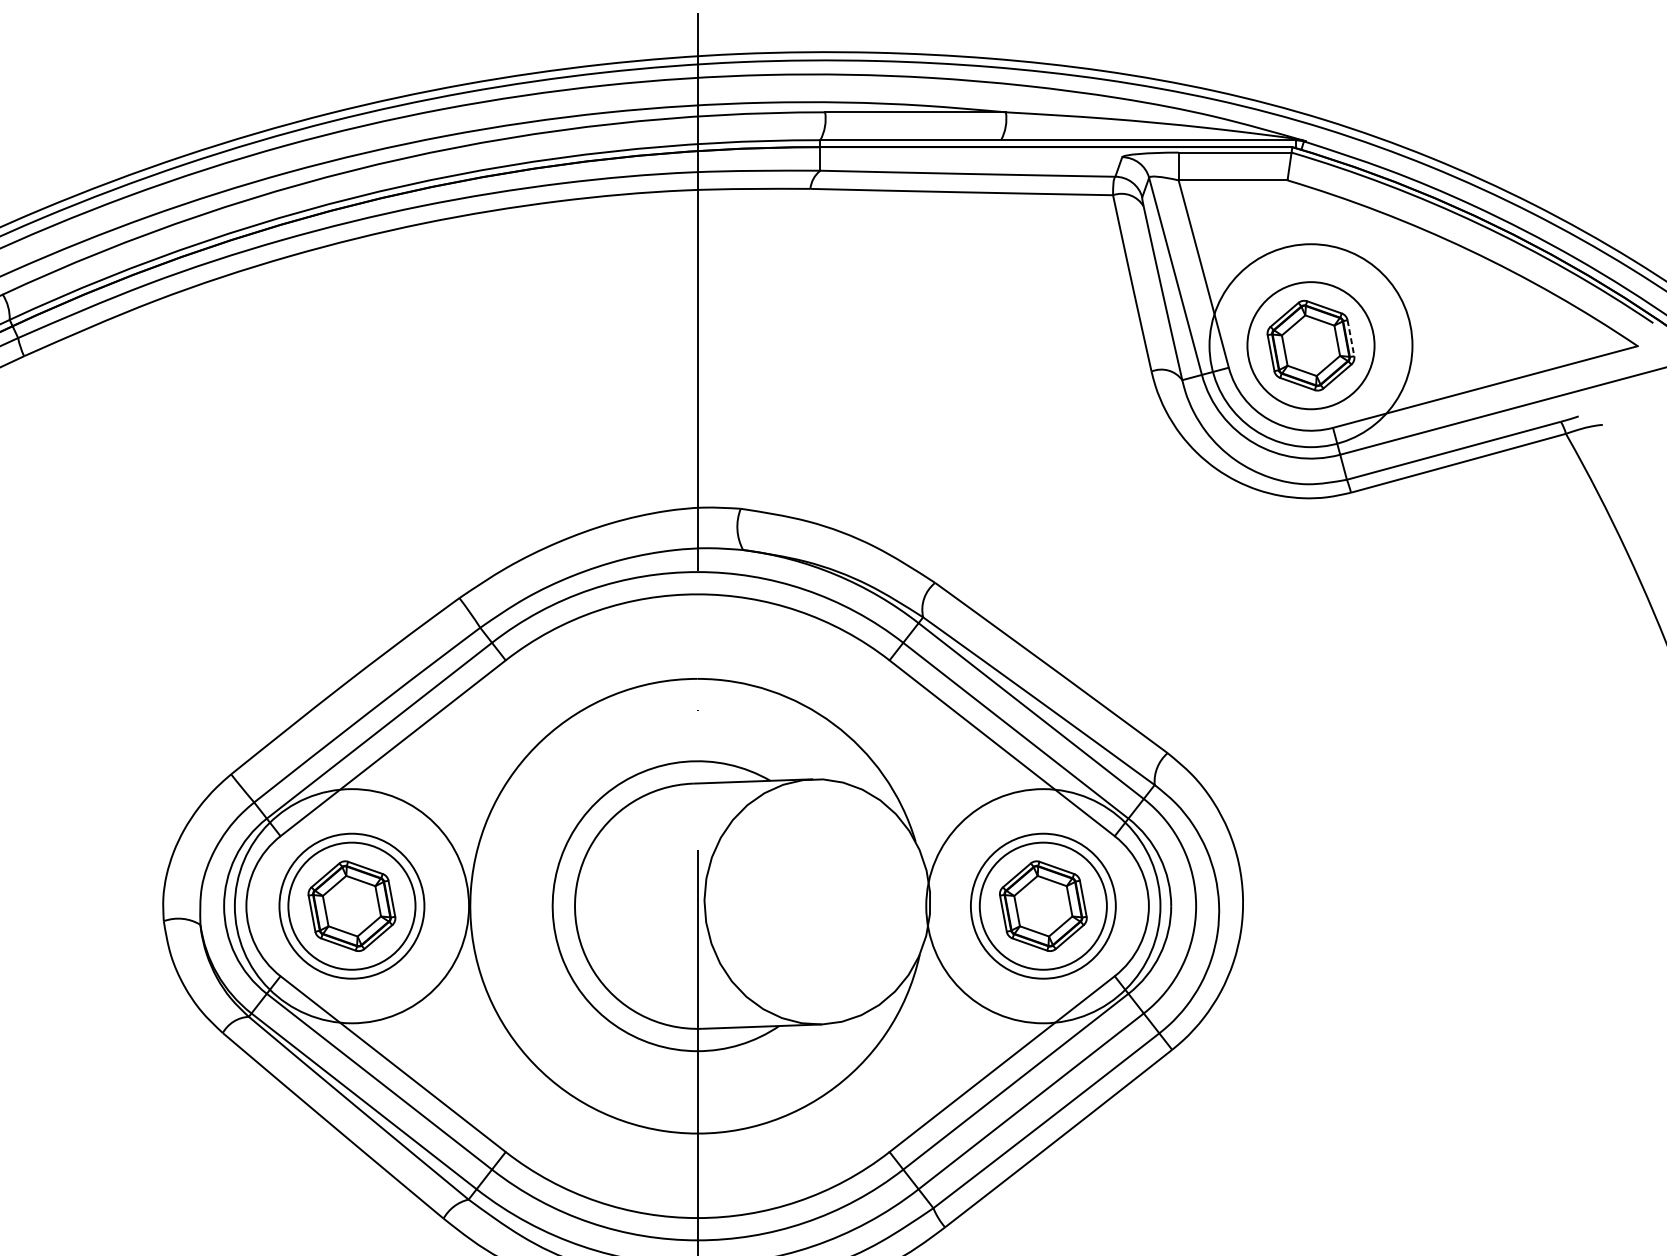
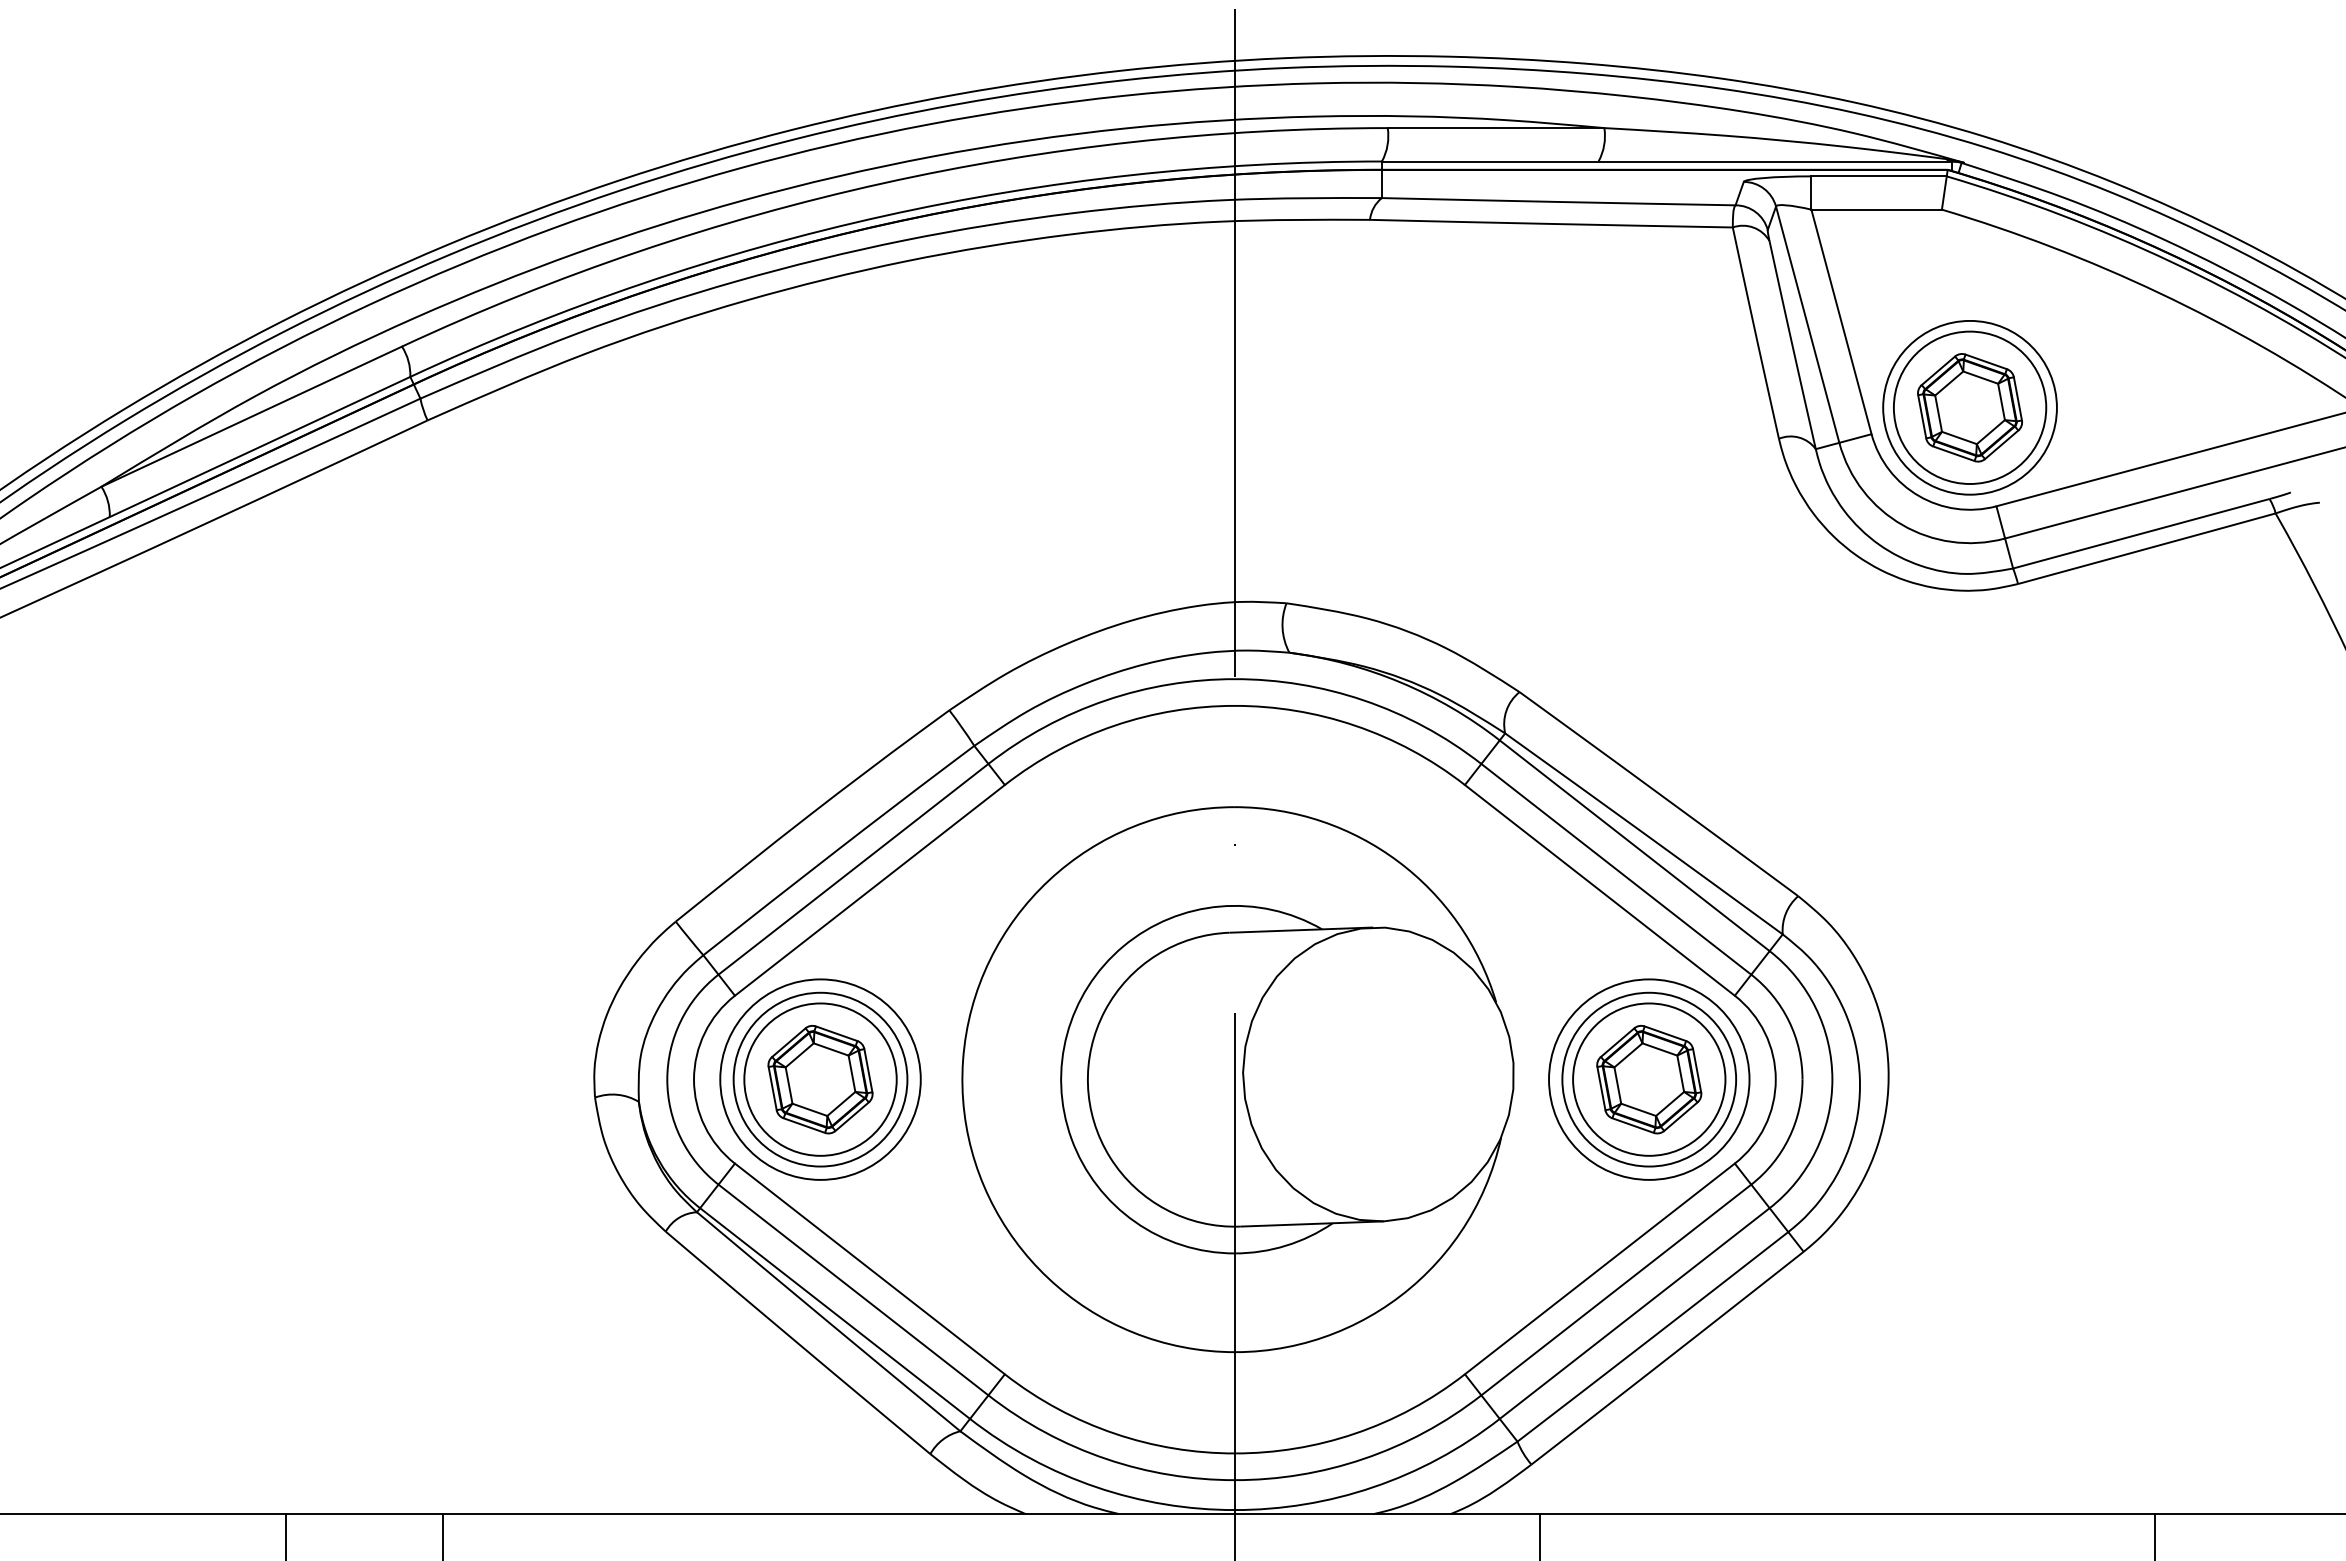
line: (1350, 337) -> (2017, 398), dashed -> solid
circle: (1310, 345) -> (1969, 407), size x0.71
circle: (351, 906) -> (820, 1079), size x0.71
circle: (1043, 906) -> (1649, 1079), size x0.71

